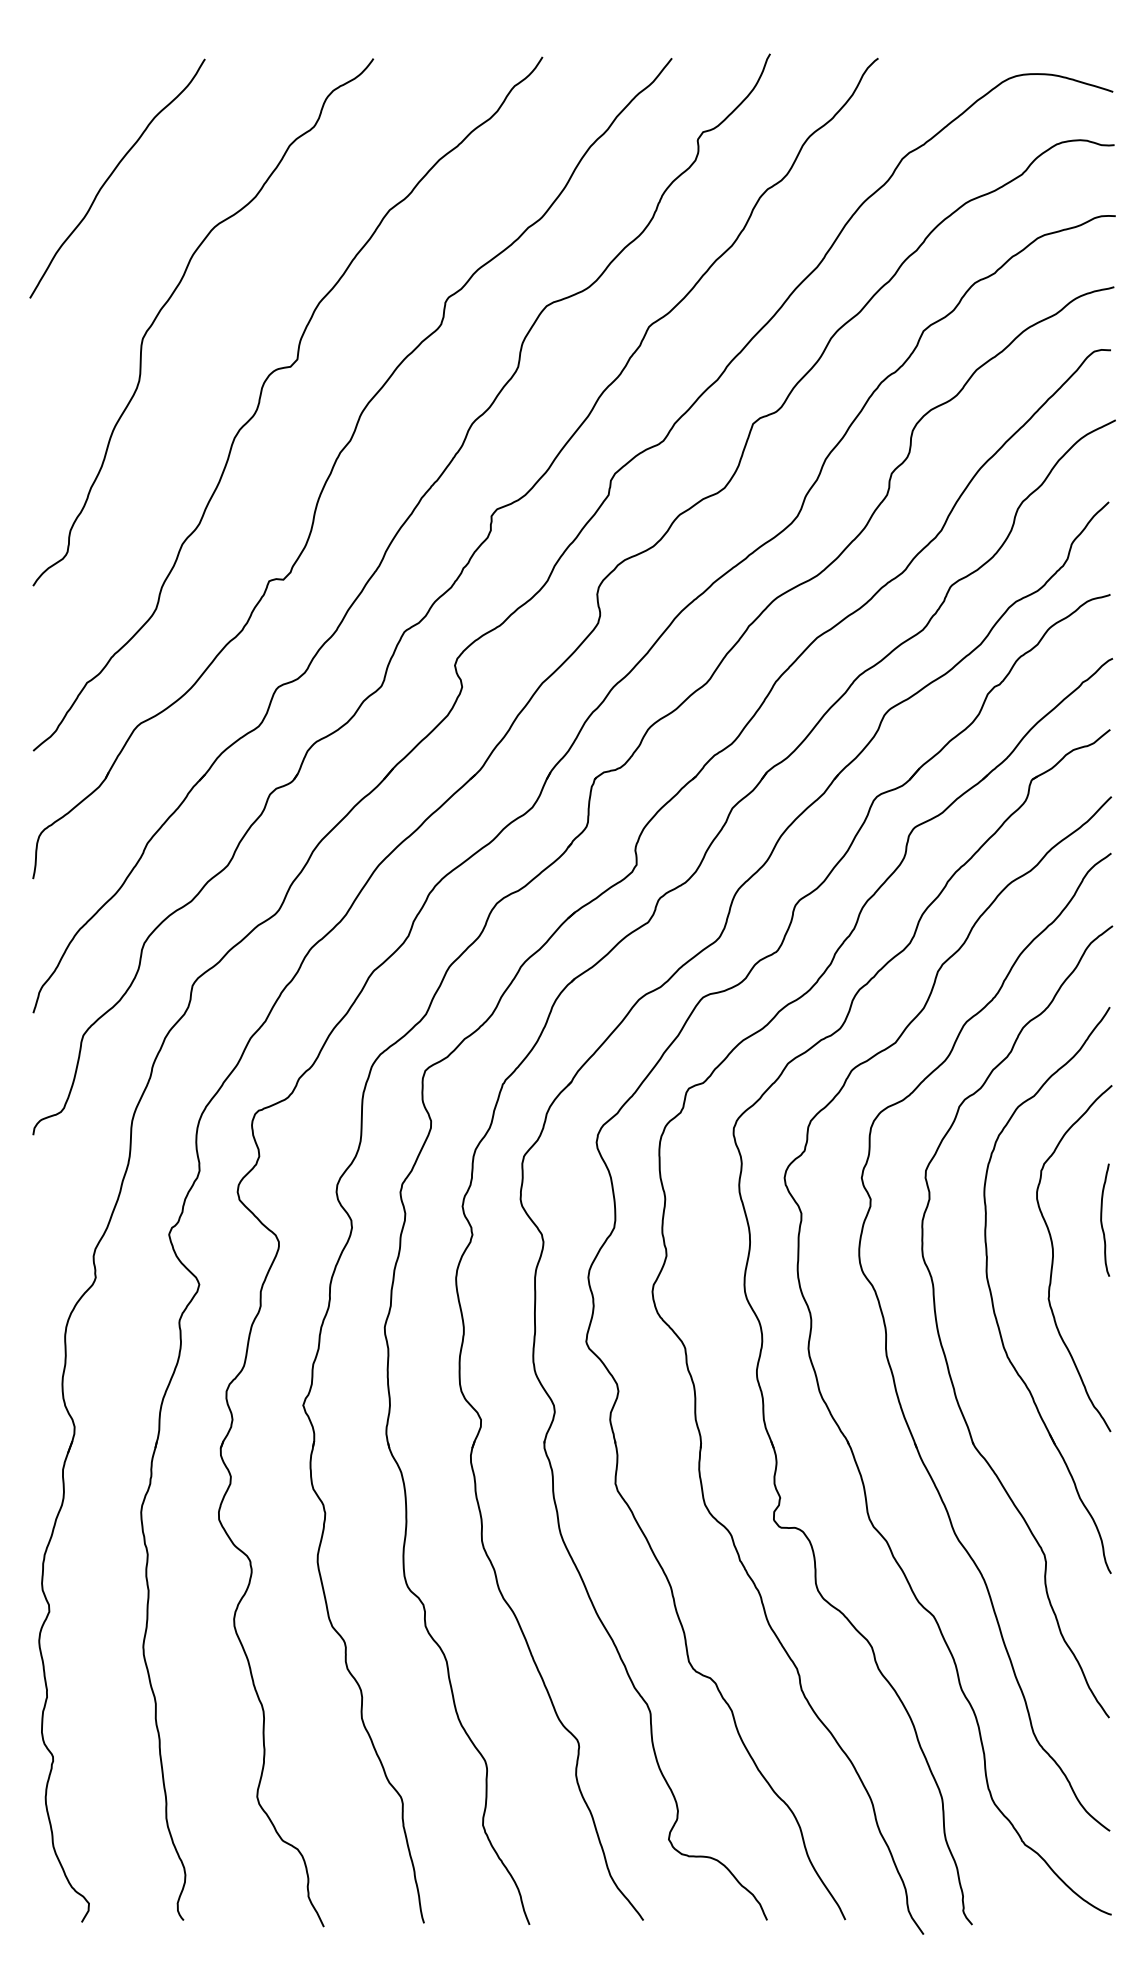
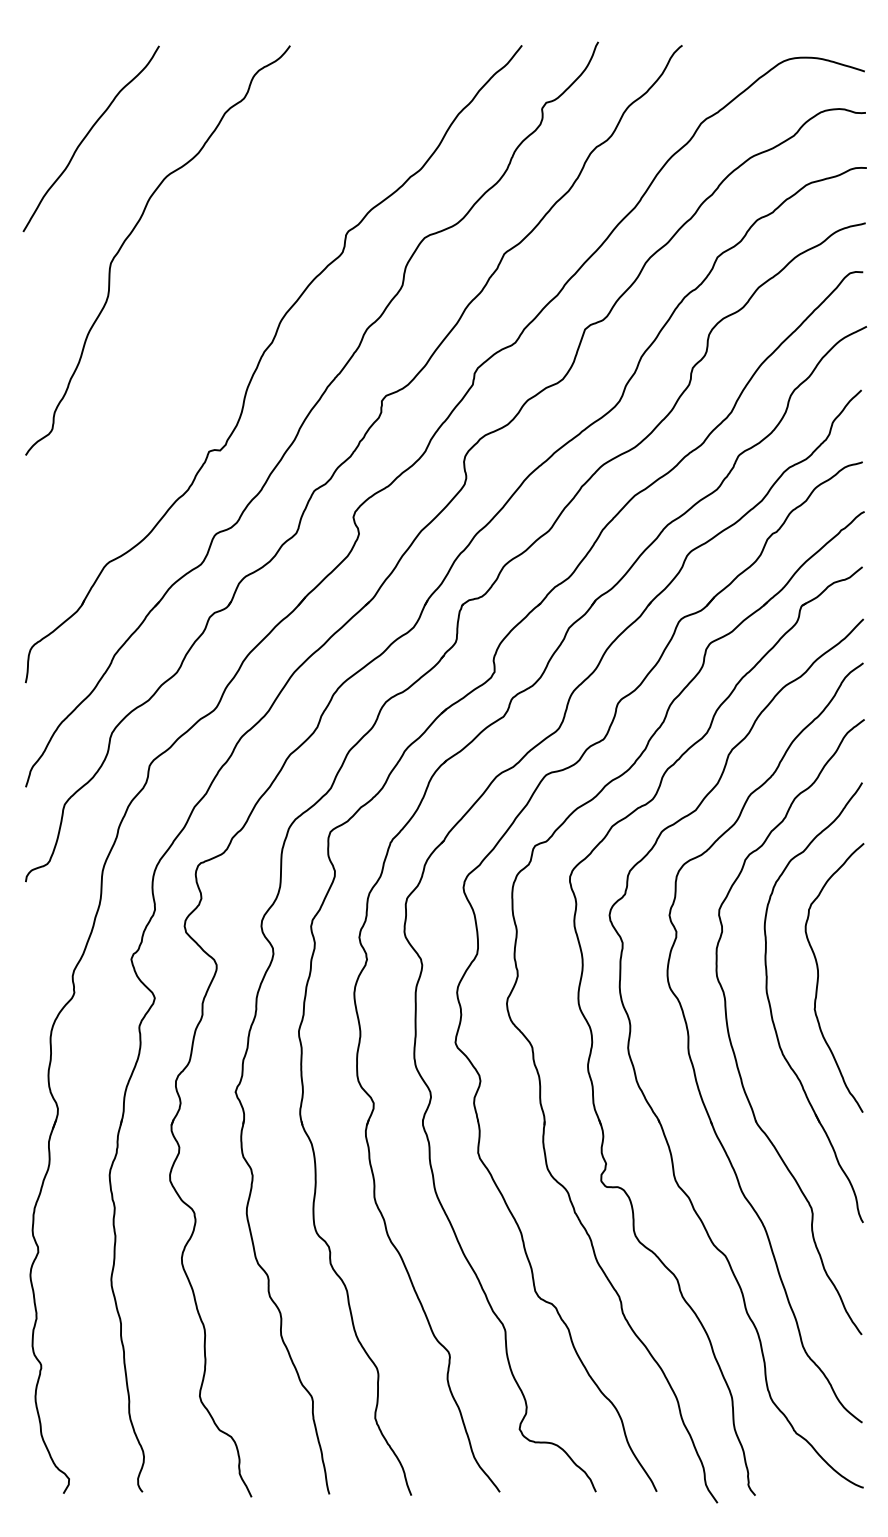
curve: (261, 396) -> (203, 308), removed
curve: (1102, 1220) -> (856, 948), removed

